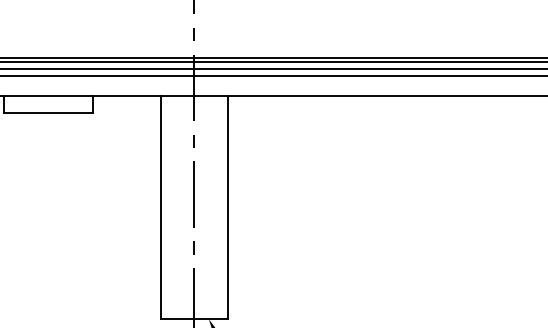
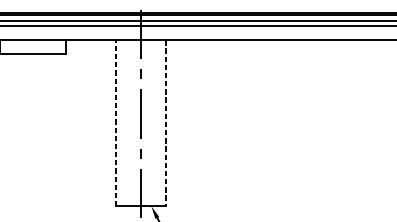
line: (160, 207) -> (115, 123), solid -> dashed
line: (228, 207) -> (166, 123), solid -> dashed

